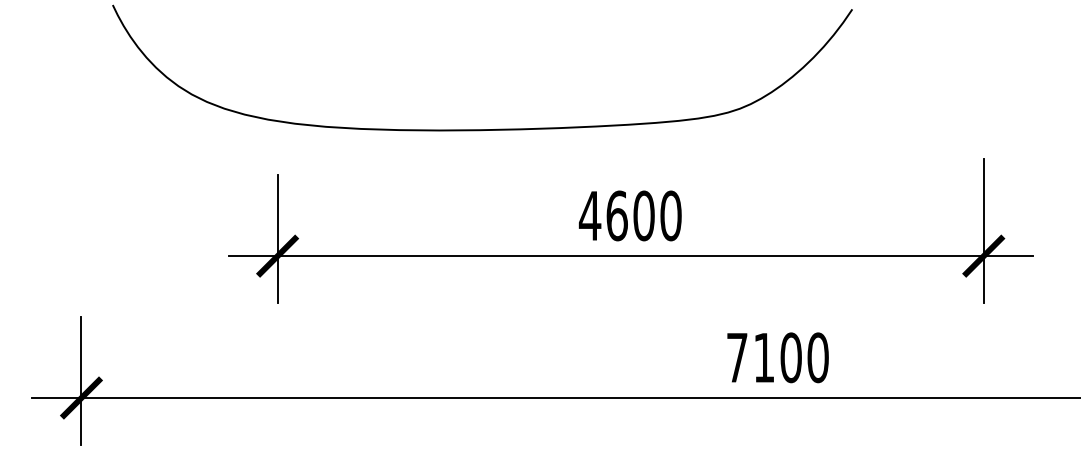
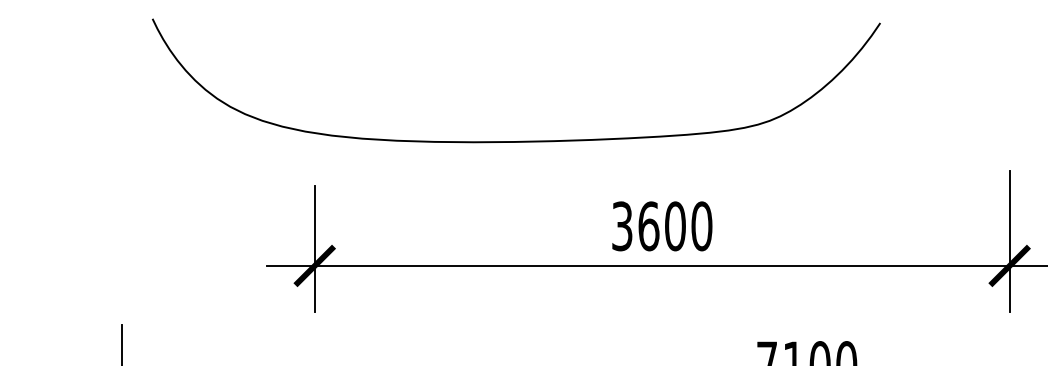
text: (589, 215) -> (621, 225), 4600 -> 3600

